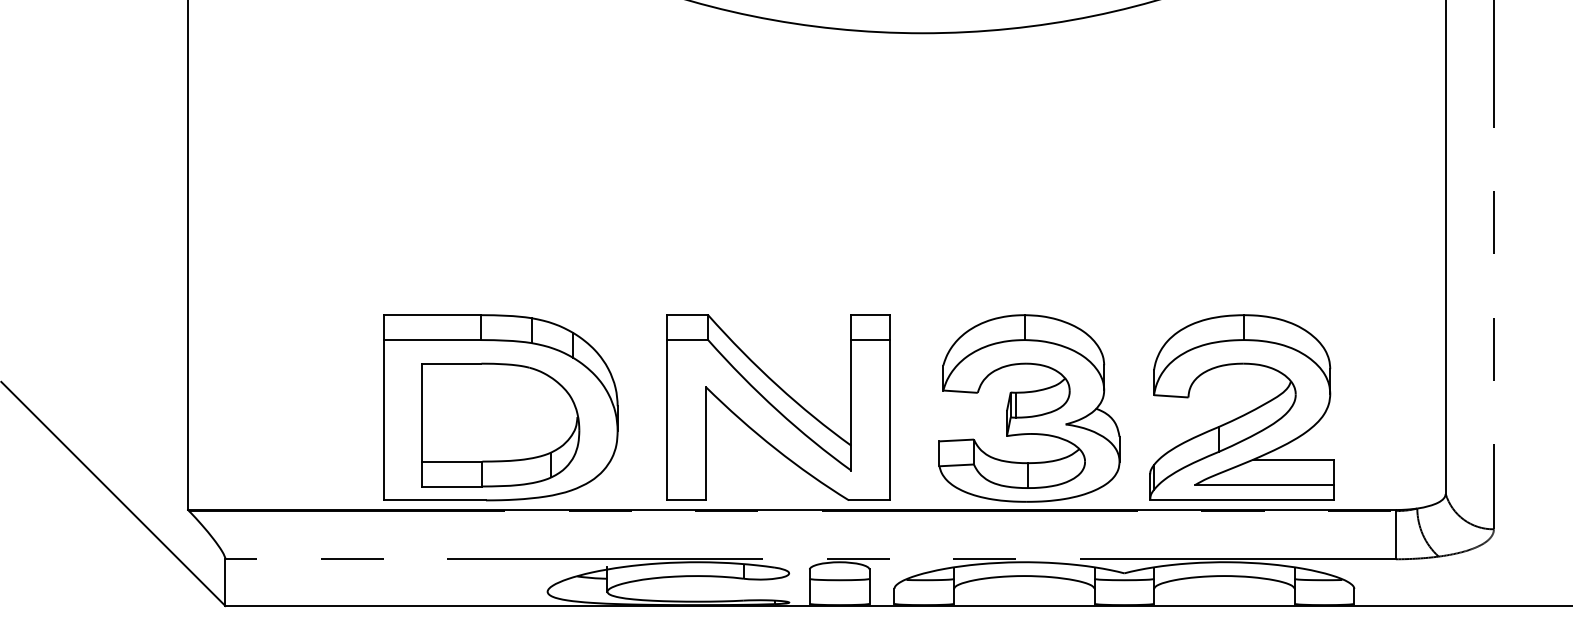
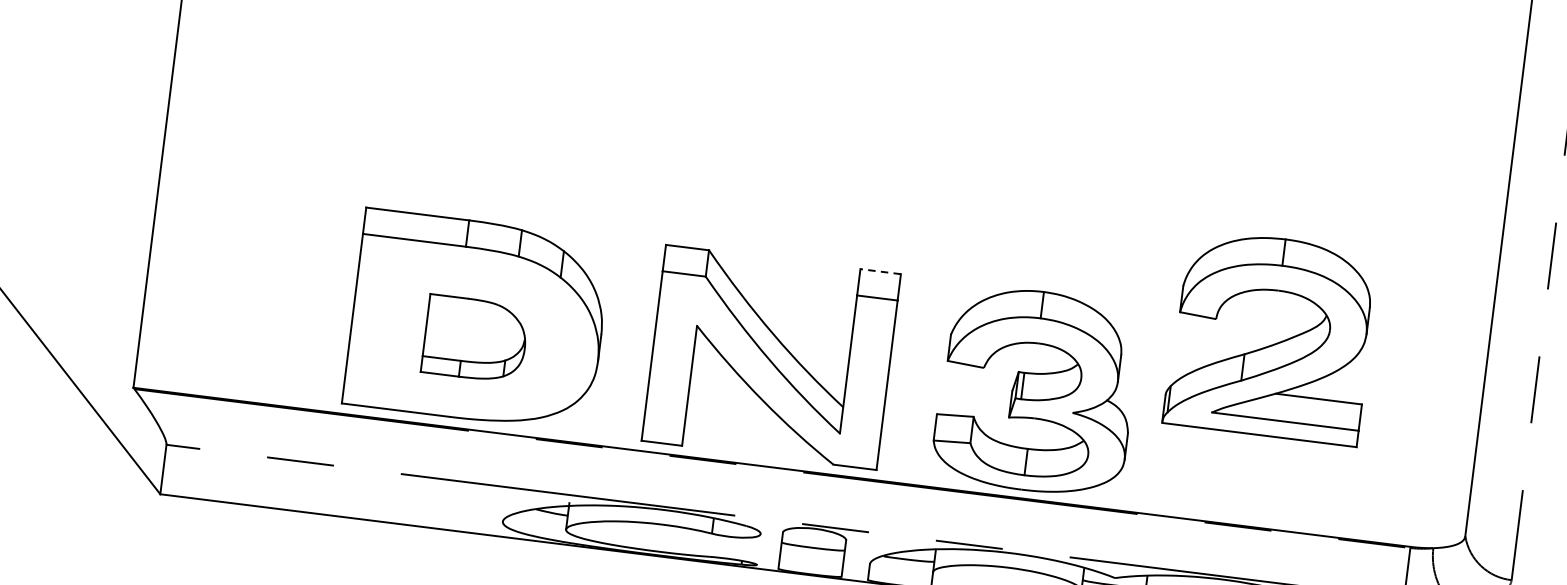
line: (870, 315) -> (880, 272), solid -> dashed
part: (1245, 413) -> (1274, 343), moved
part: (500, 424) -> (475, 338), size x0.6

